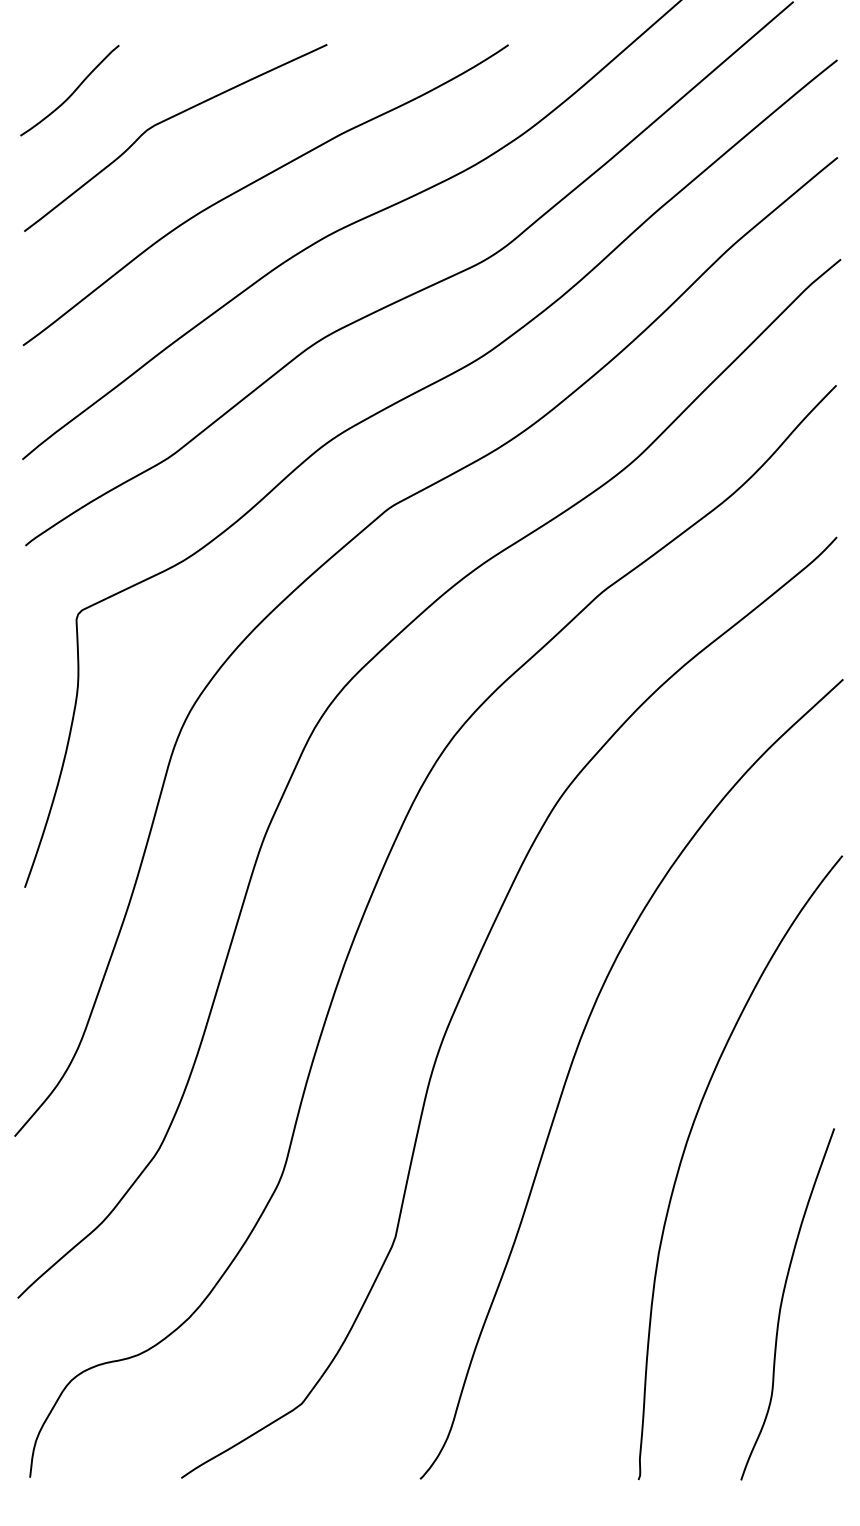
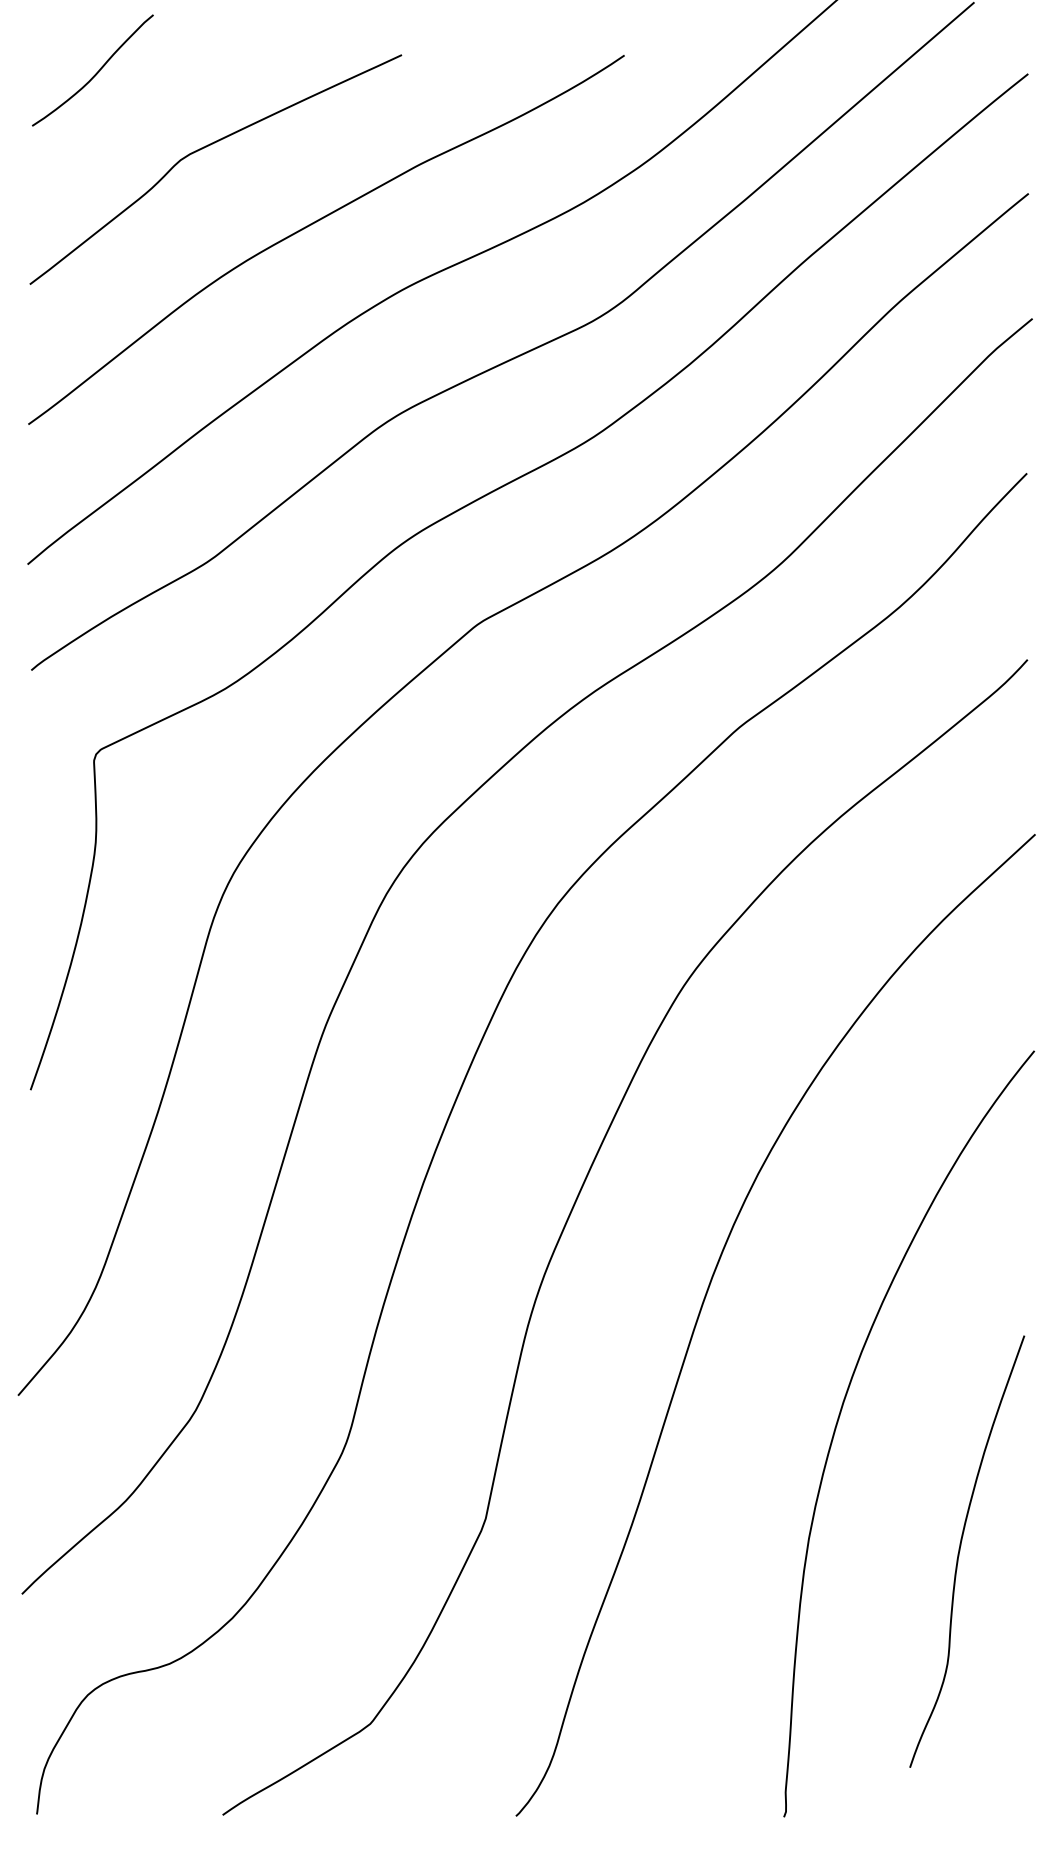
curve: (72, 93) -> (95, 73), moved
curve: (782, 1304) -> (960, 1551), moved

